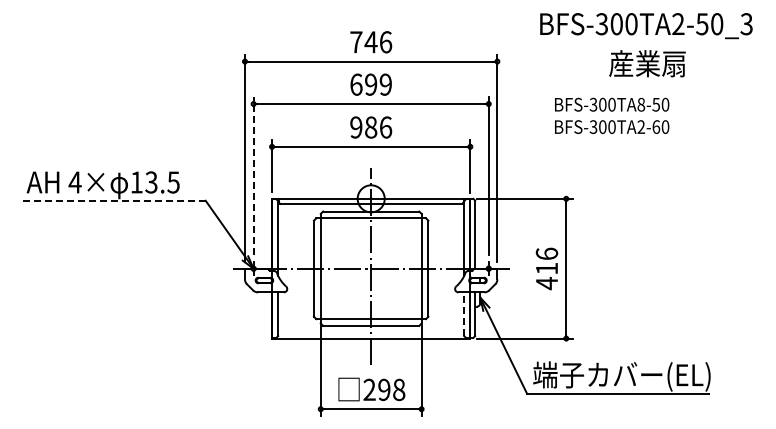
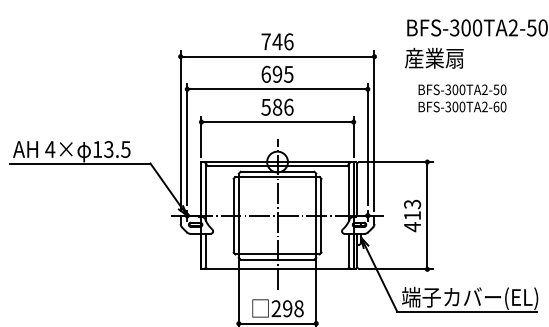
text: (647, 63) -> (434, 58), moved
text: (385, 84) -> (288, 74), 699 -> 695
text: (641, 104) -> (485, 89), BFS-300TA8-50 -> BFS-300TA2-50
text: (356, 127) -> (266, 107), 986 -> 586
line: (253, 176) -> (187, 144), dashed -> solid
line: (113, 200) -> (79, 163), dashed -> solid
text: (546, 253) -> (412, 204), 416 -> 413
line: (464, 314) -> (349, 250), dashed -> solid

